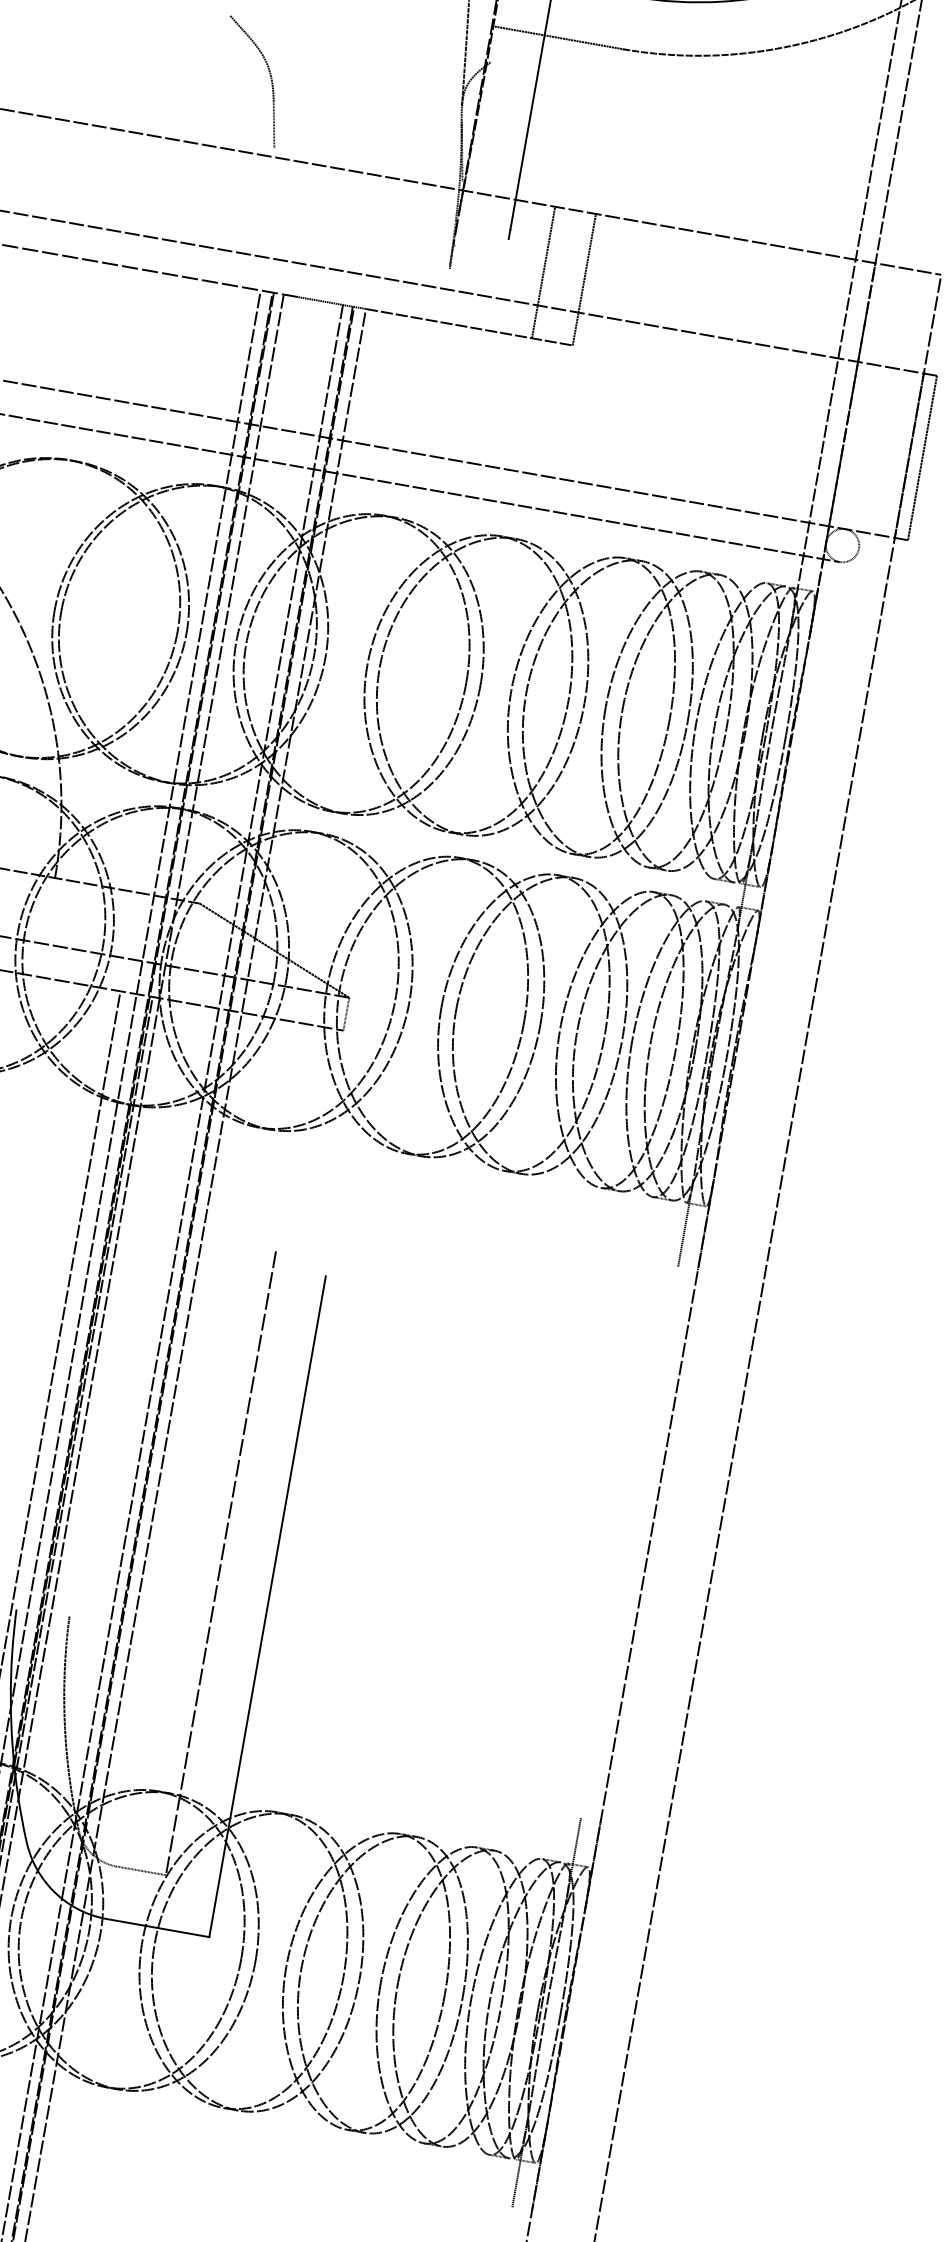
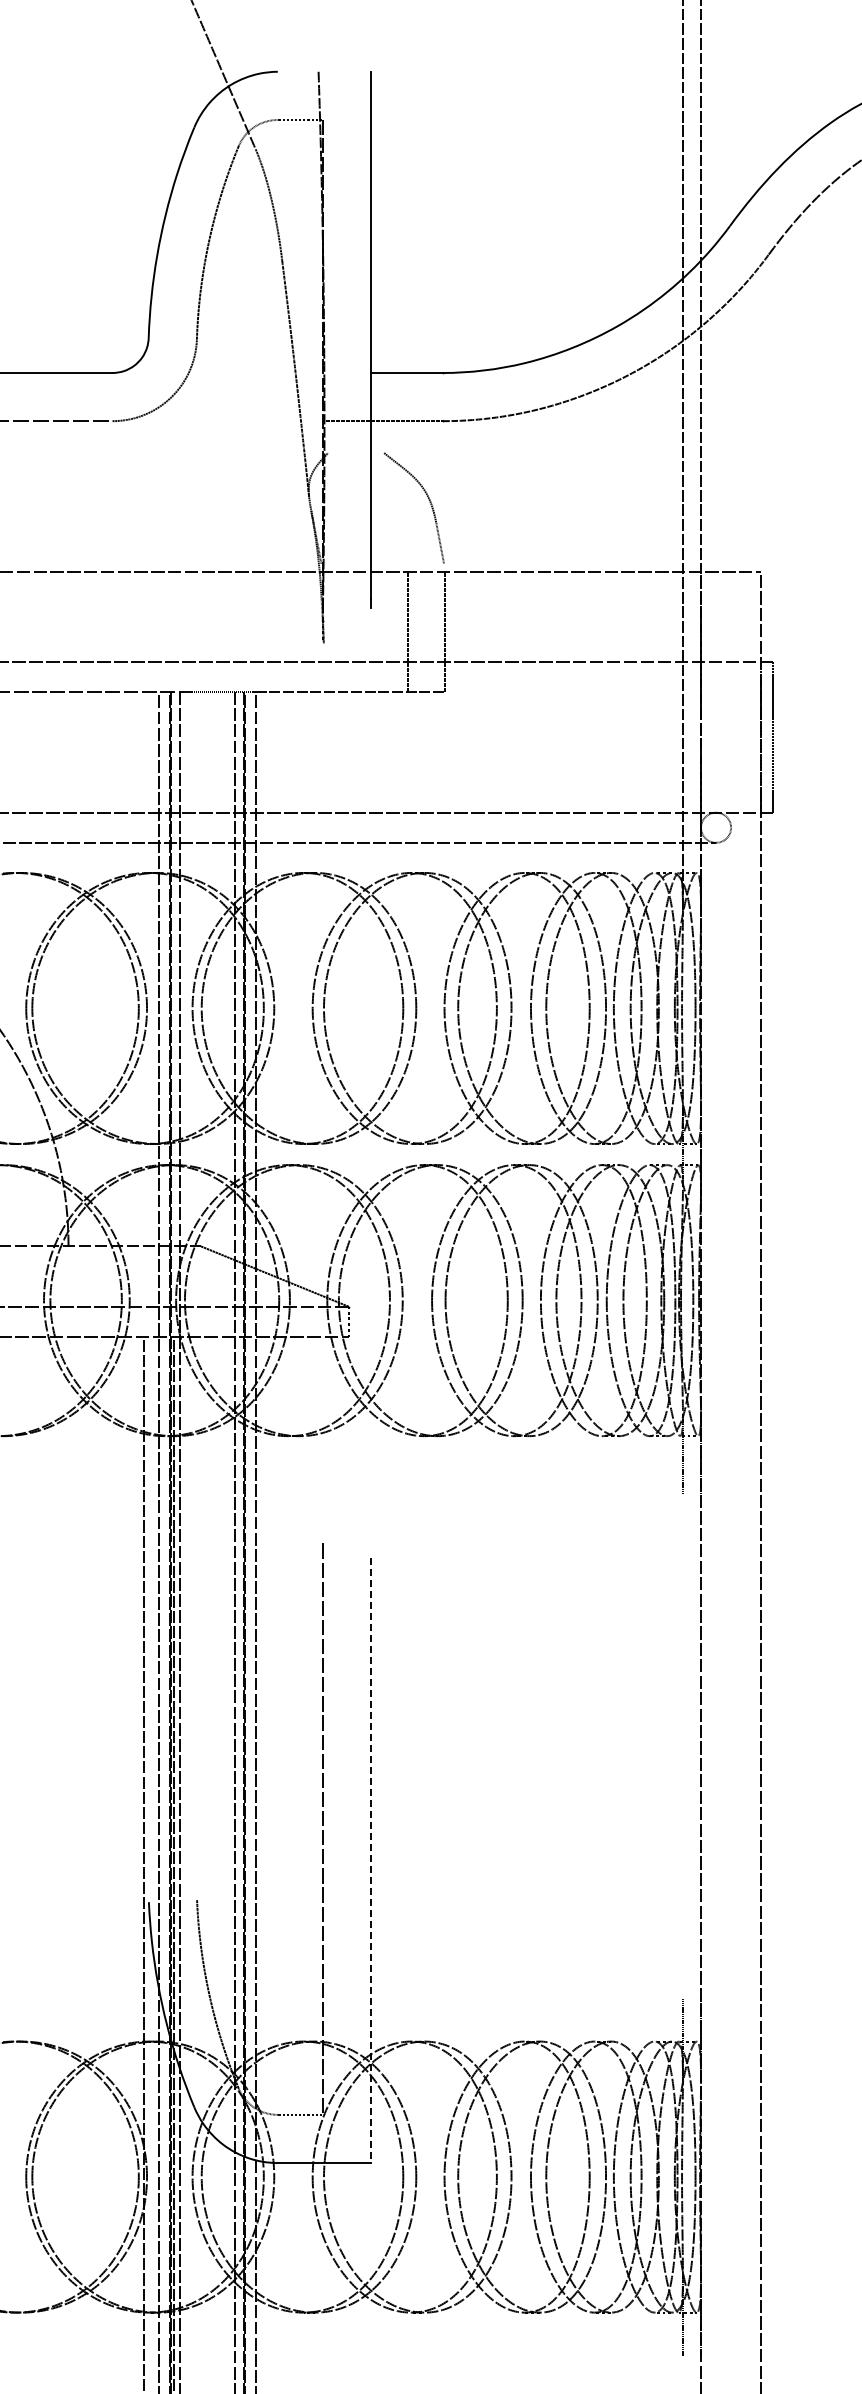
part: (269, 76) -> (428, 500), moved
line: (267, 1606) -> (371, 1860), solid -> dashed

